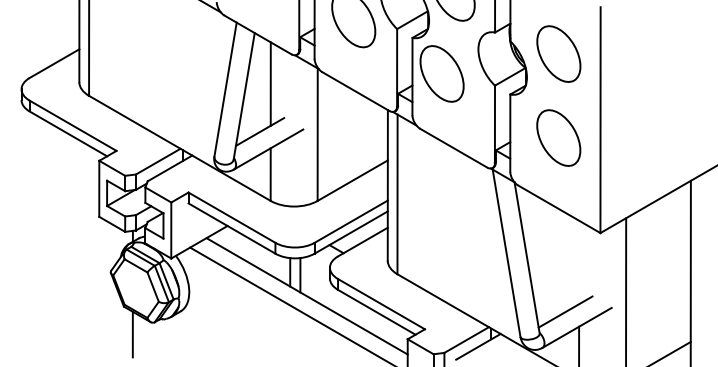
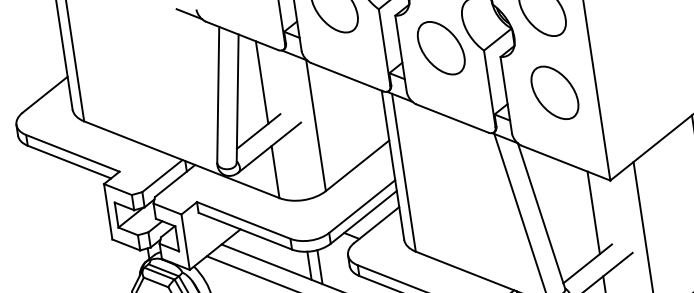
part: (441, 73) -> (440, 47), moved
line: (579, 262) -> (594, 212), added

